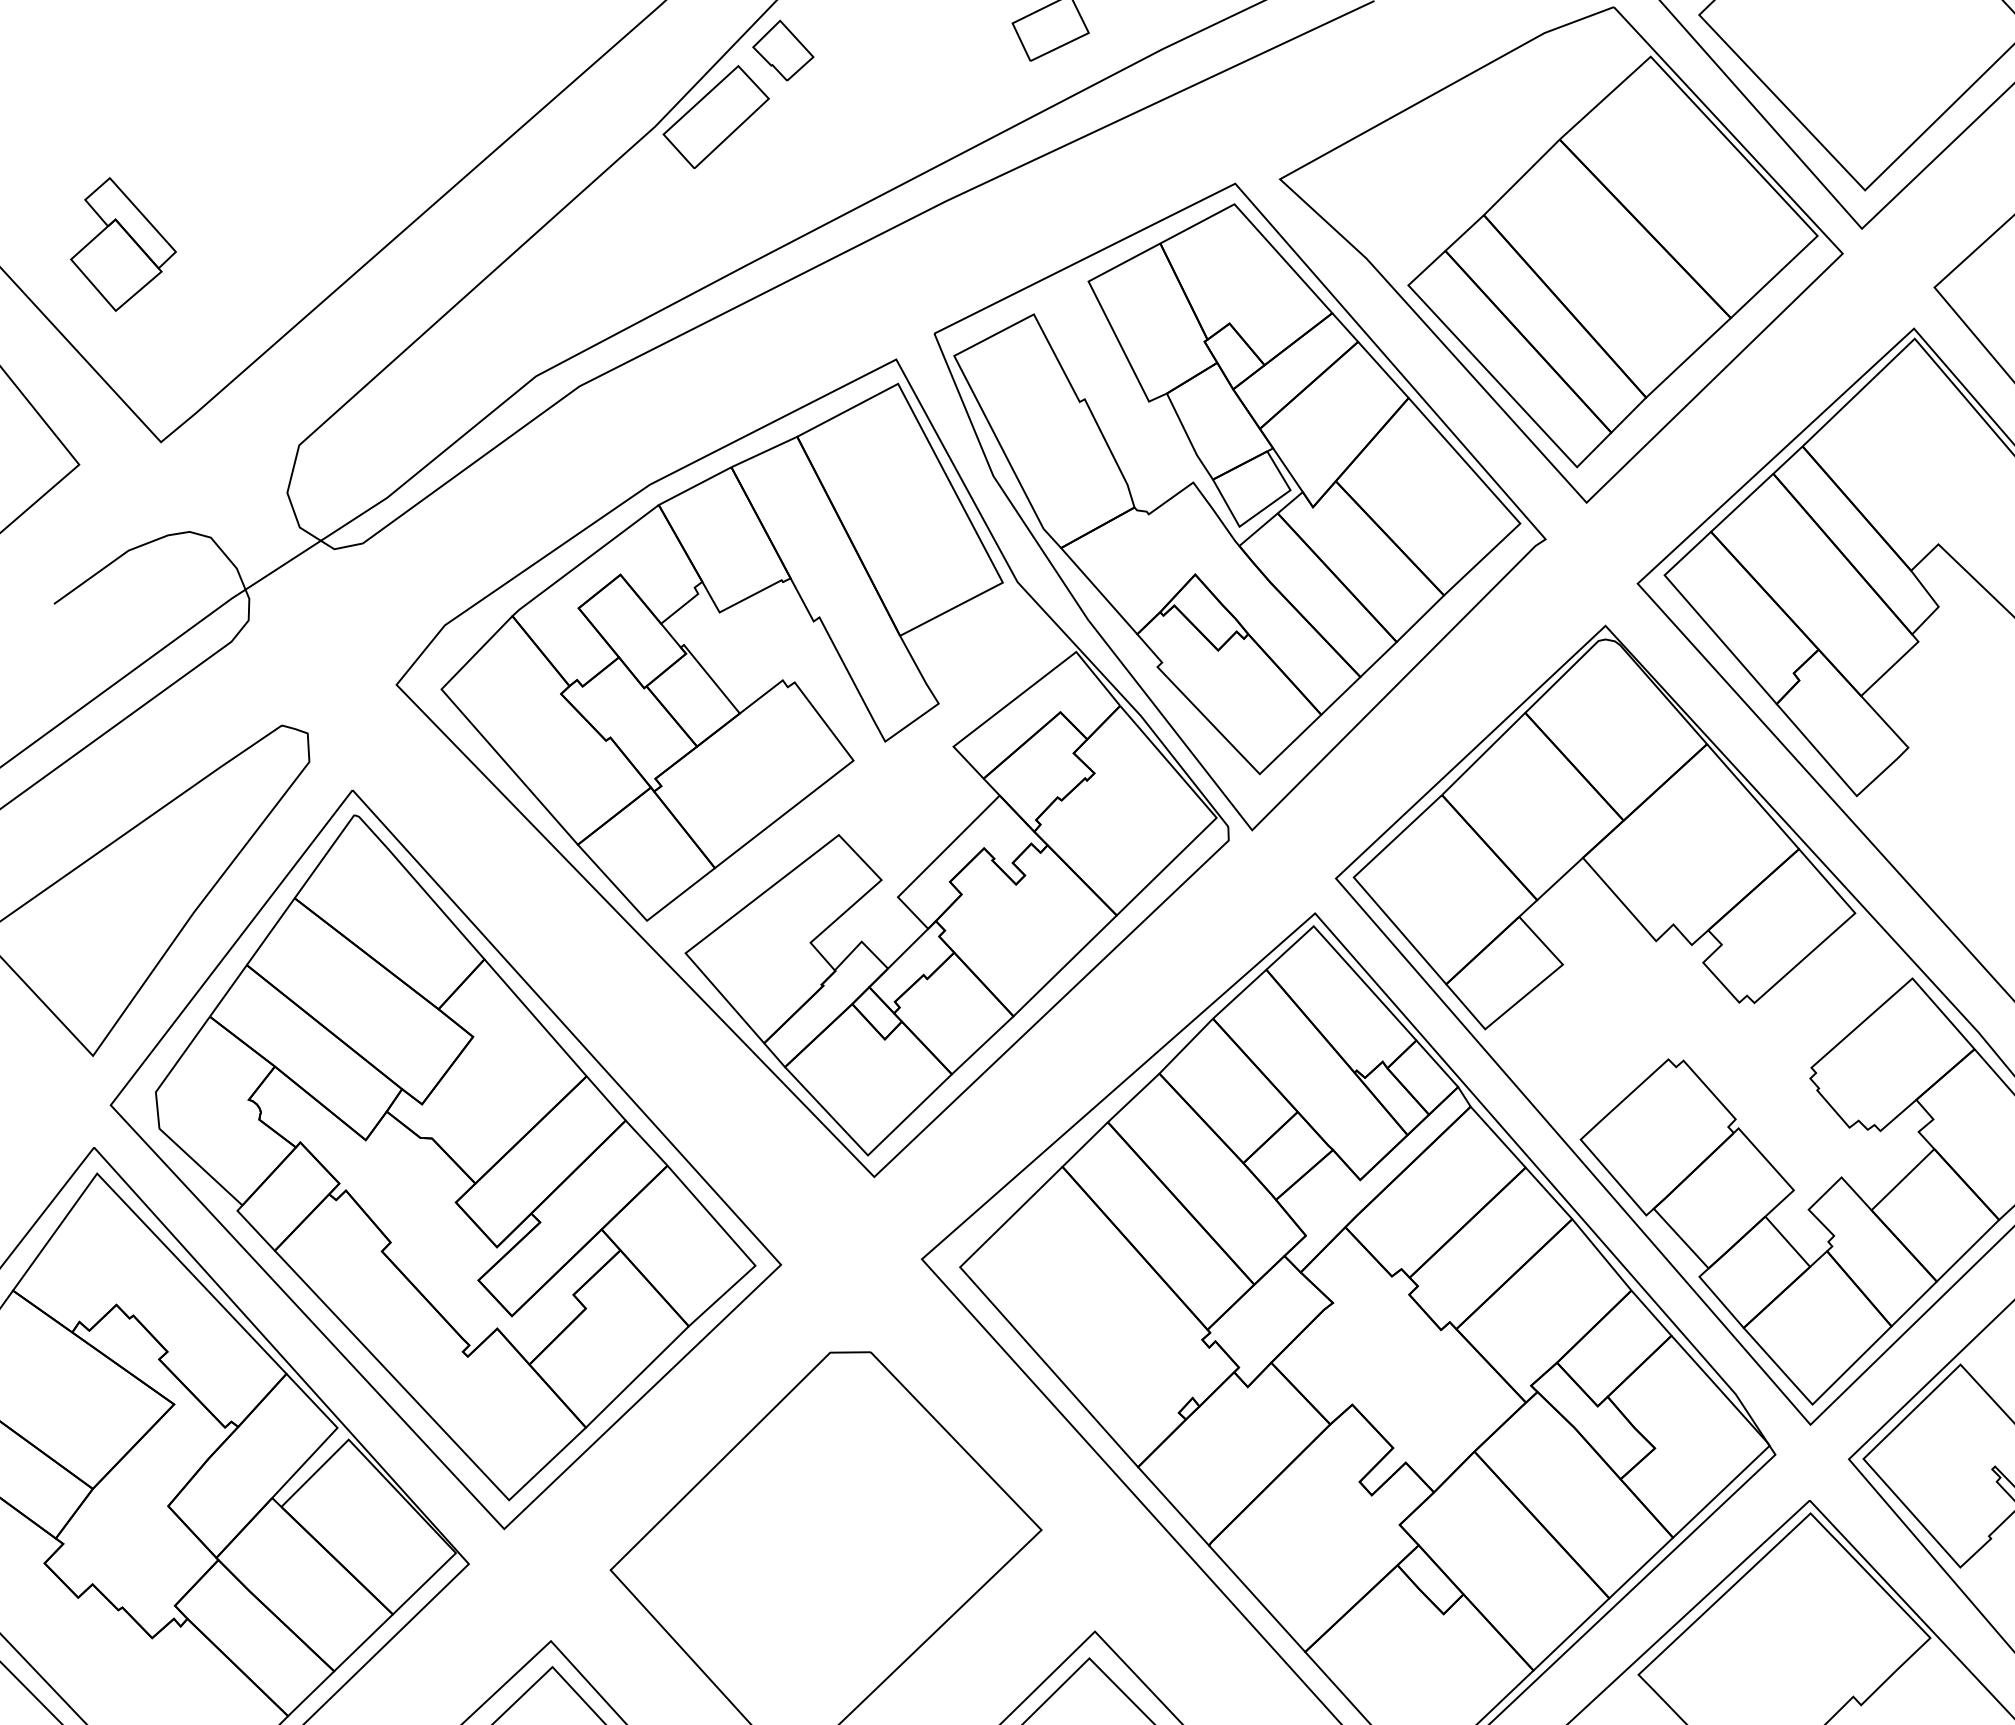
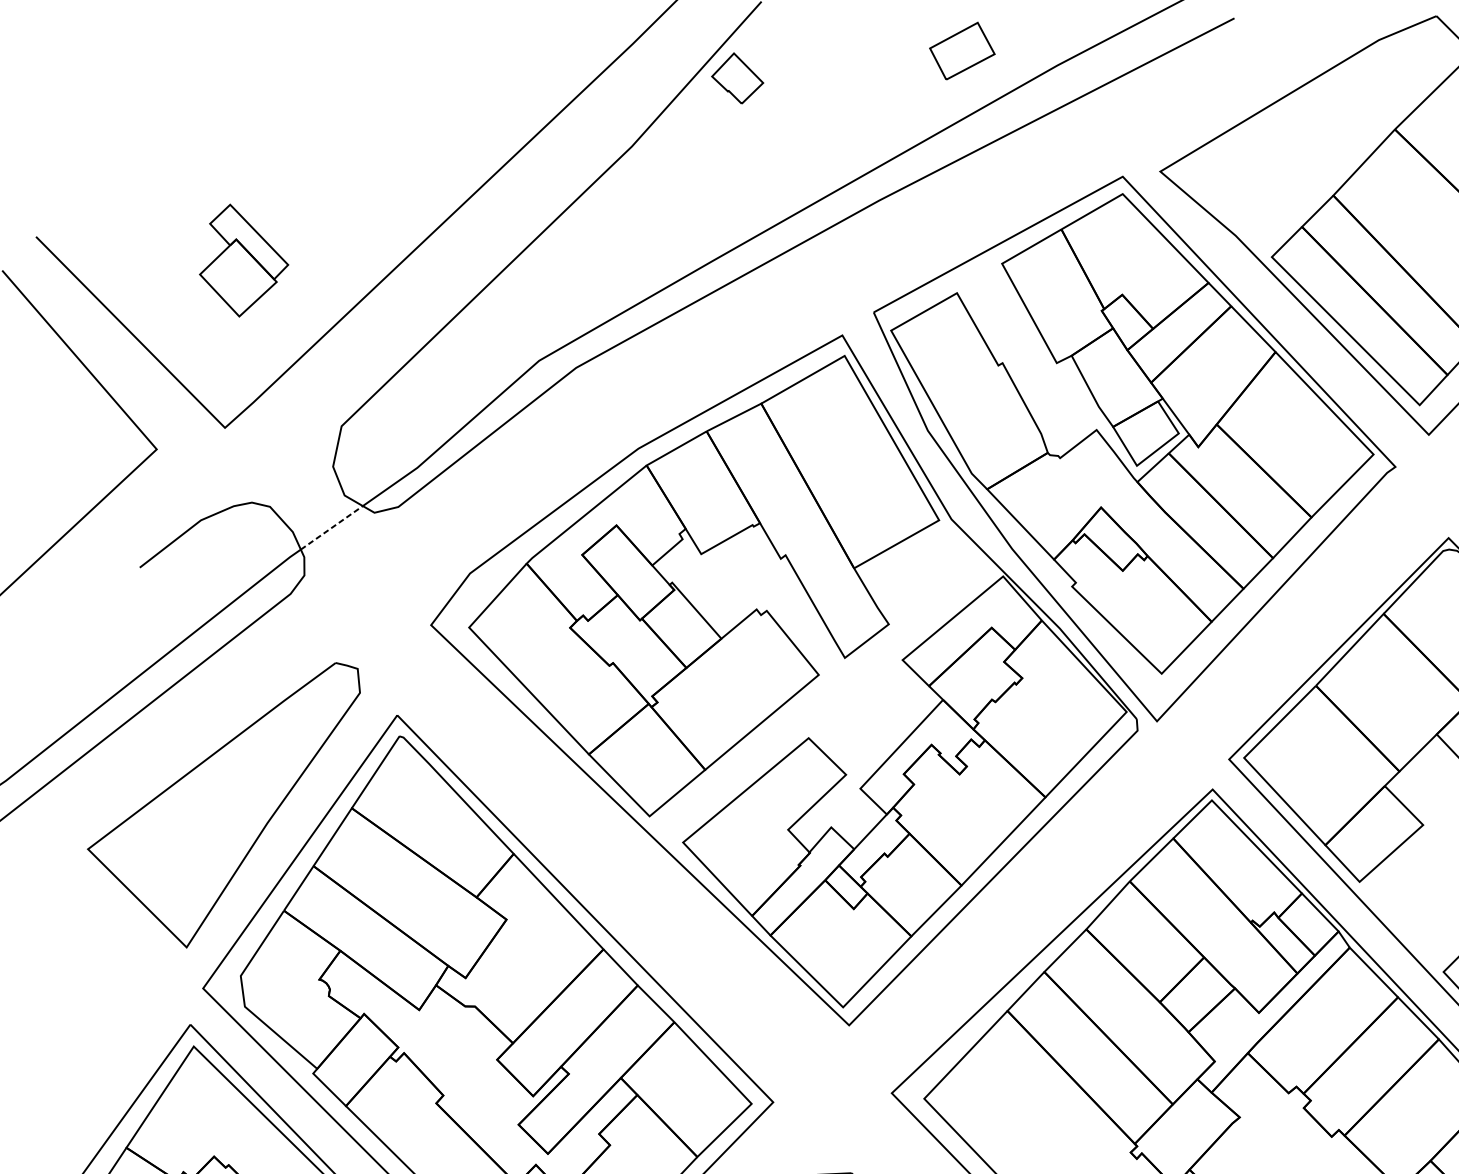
part: (715, 116) -> (682, 136), removed
part: (123, 244) -> (243, 260), moved
line: (283, 565) -> (332, 528), solid -> dashed

